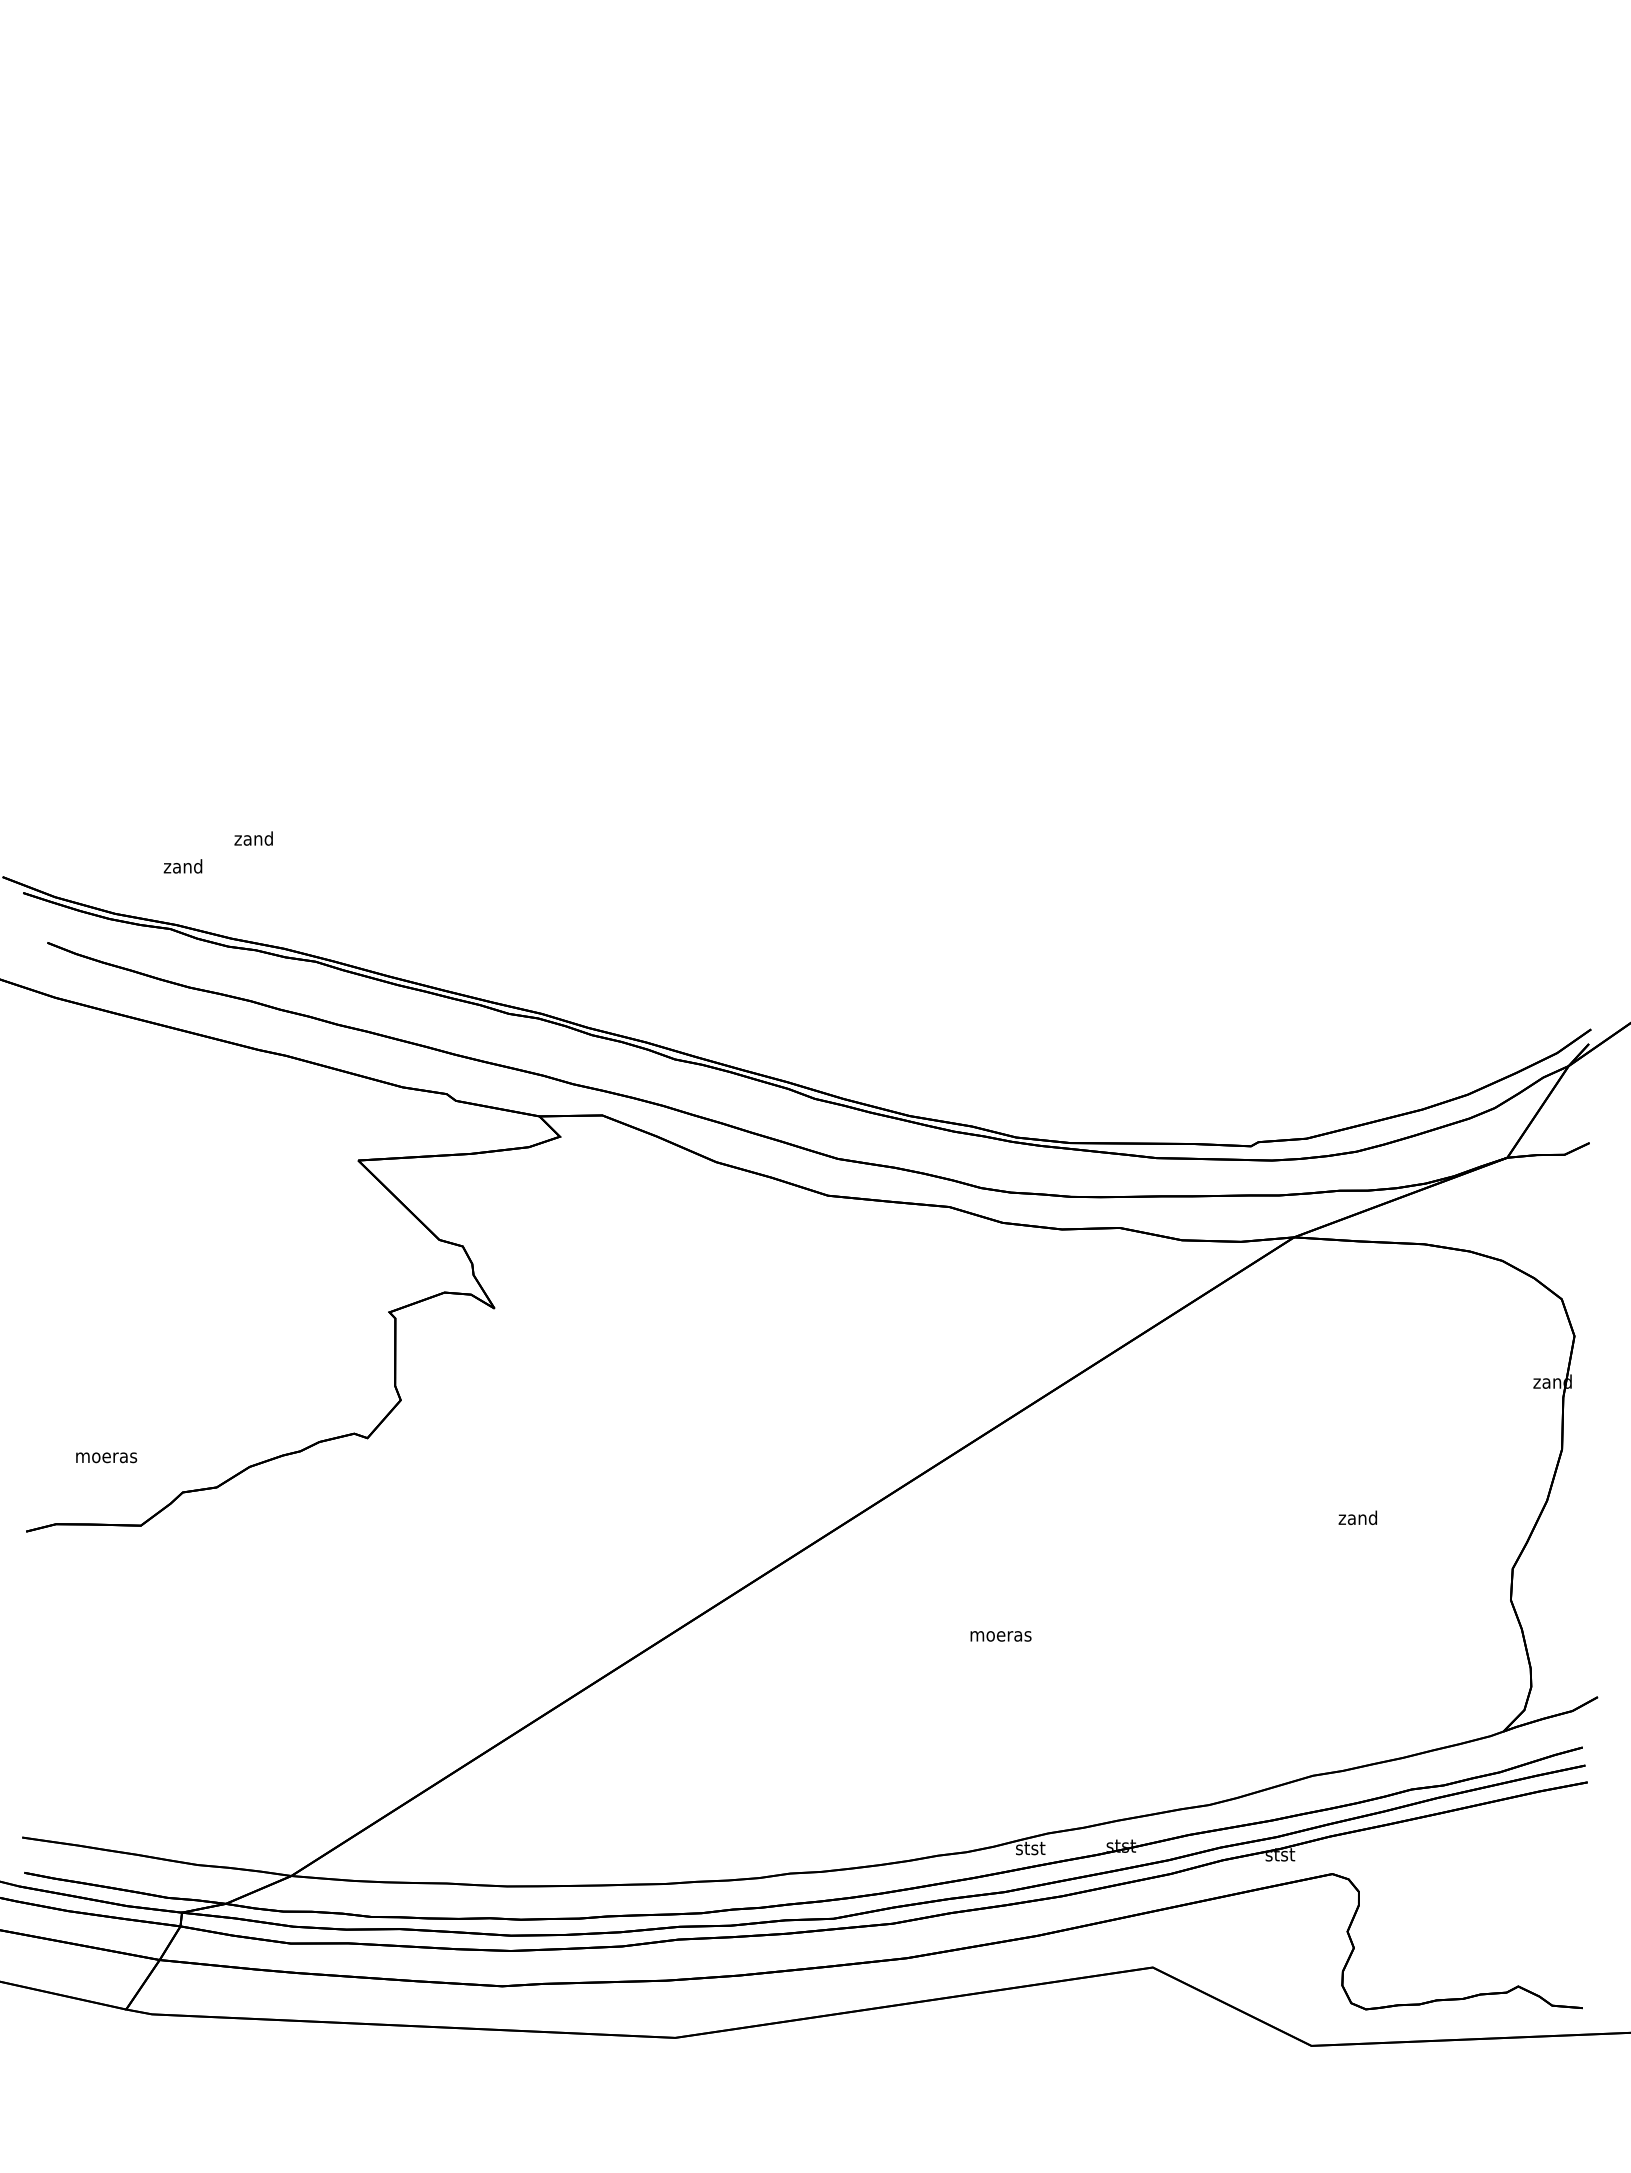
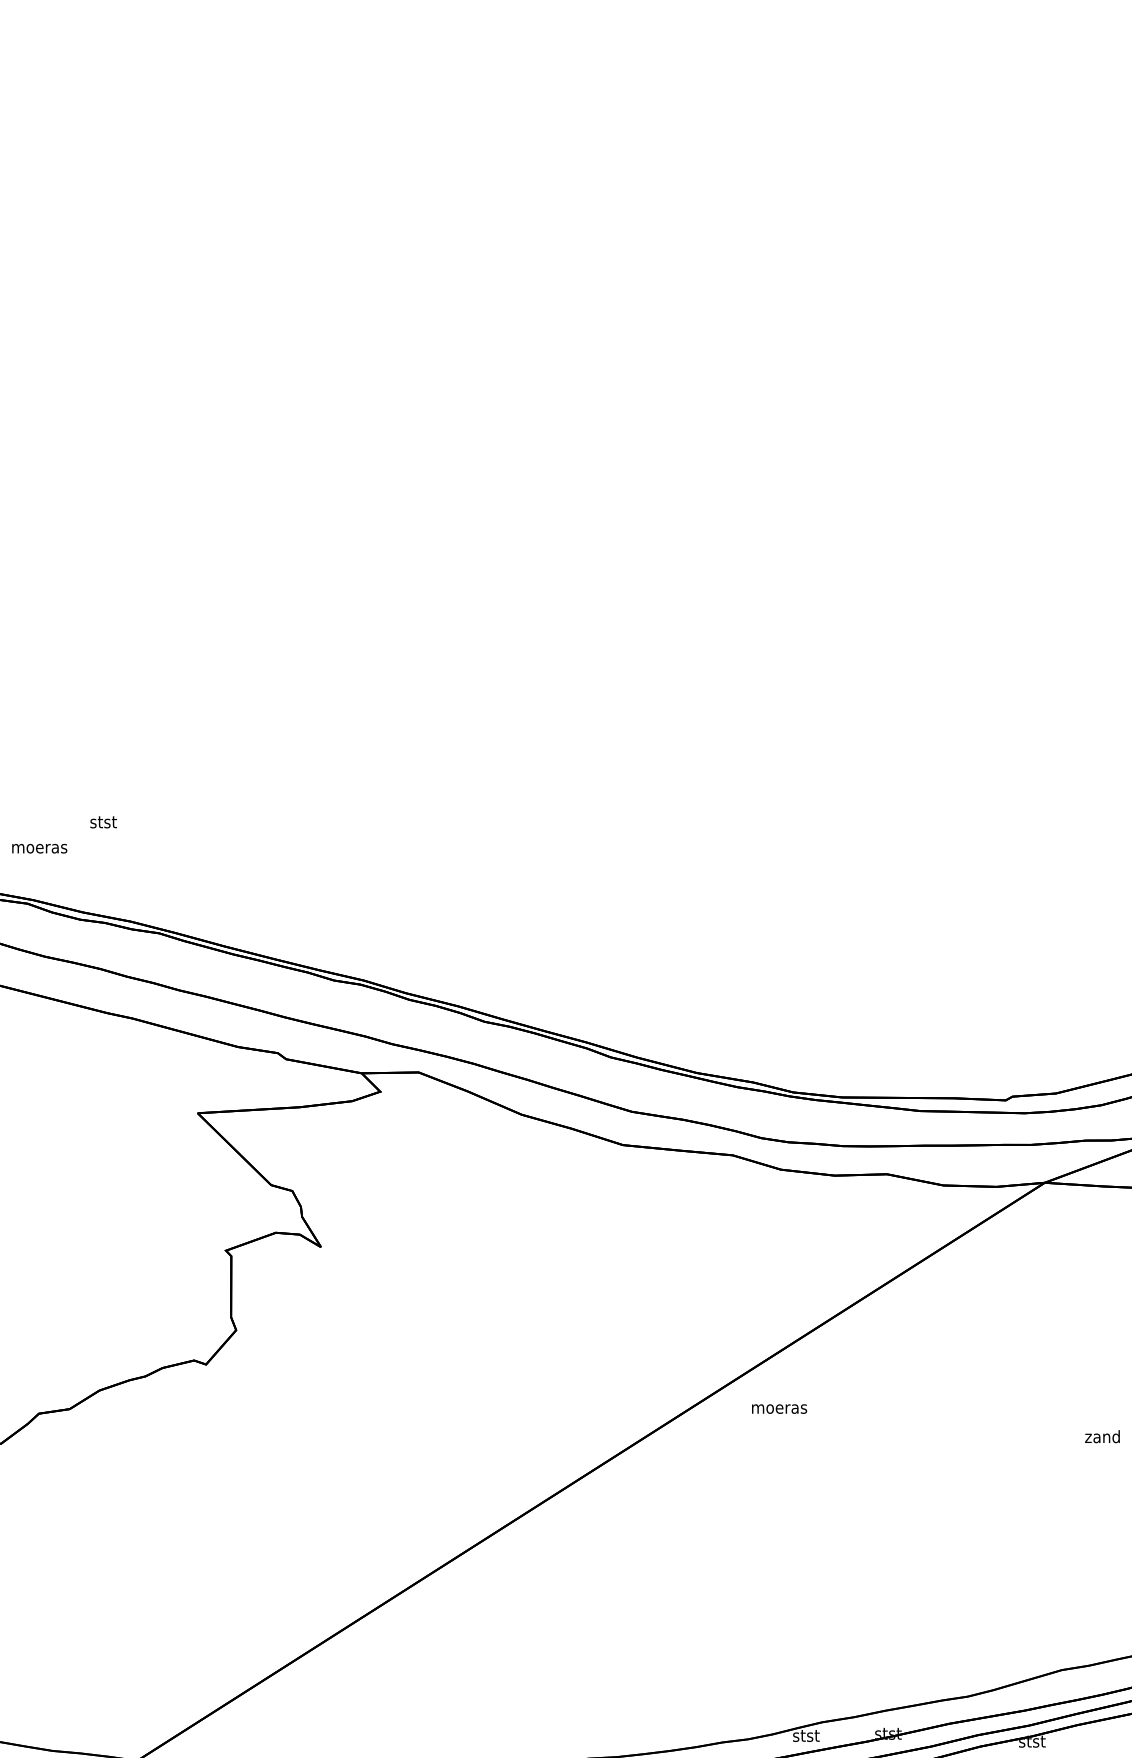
text: (253, 838) -> (102, 821), zand -> stst
text: (183, 866) -> (39, 847), zand -> moeras
text: (1000, 1636) -> (779, 1409), moved

